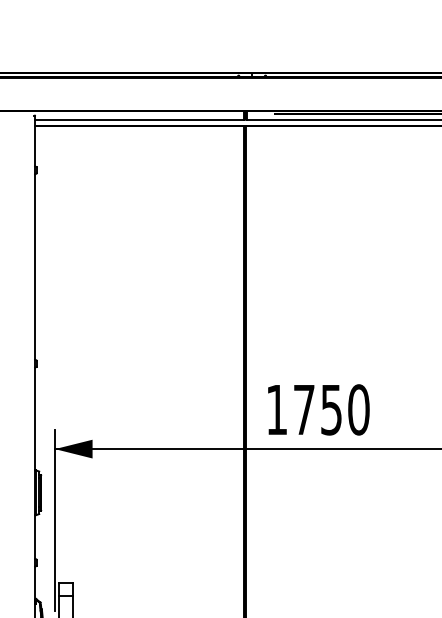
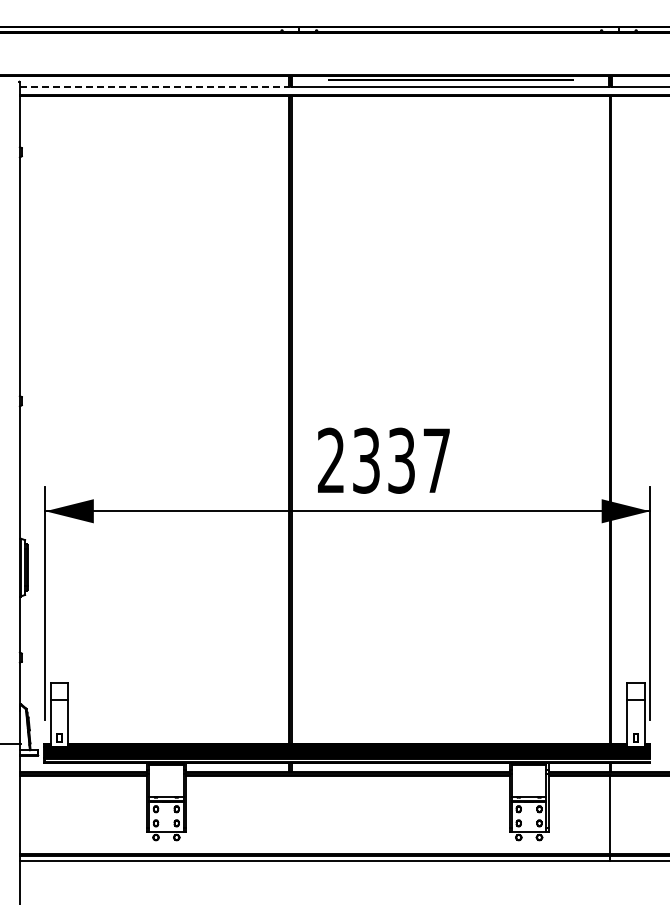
line: (139, 120) -> (154, 87), solid -> dashed
text: (318, 409) -> (384, 460), 1750 -> 2337

